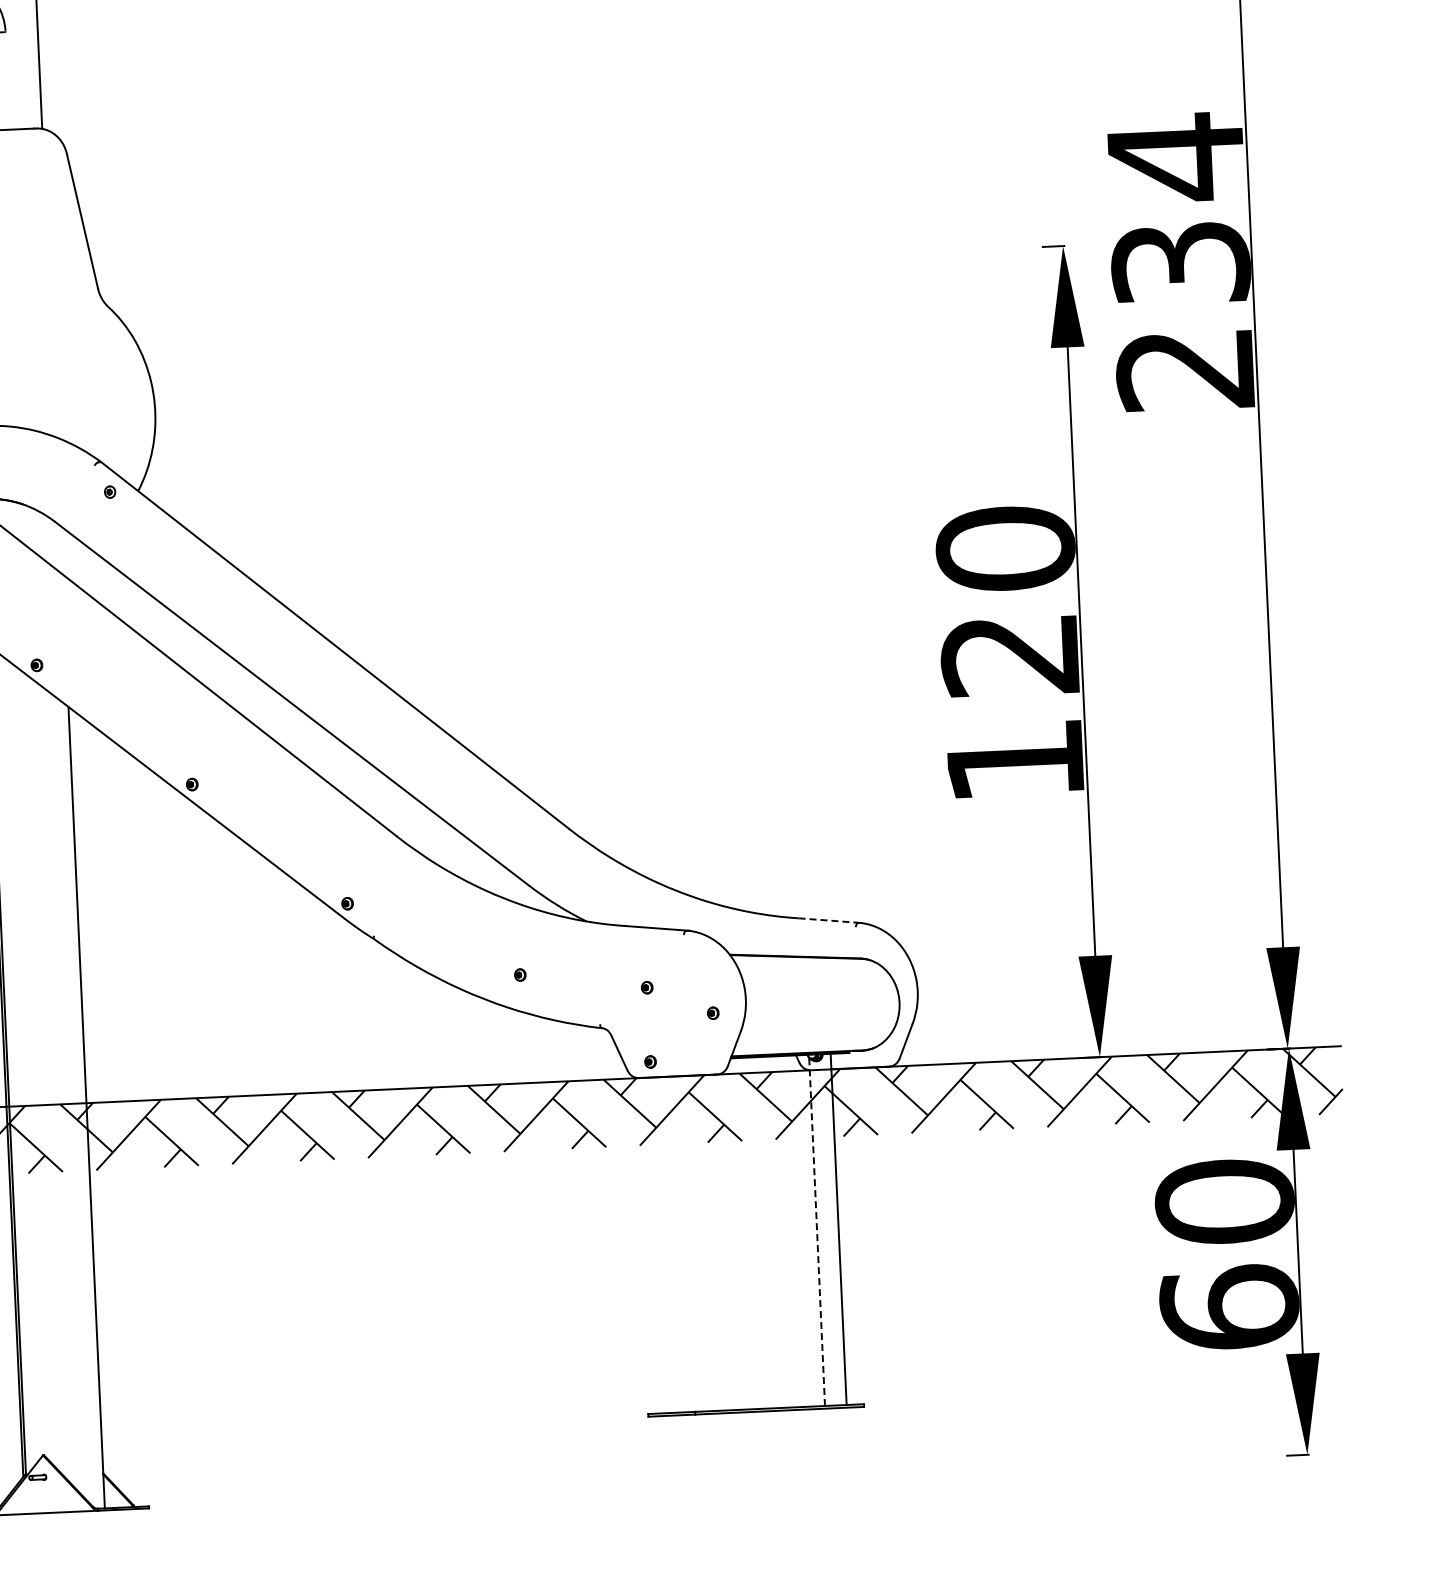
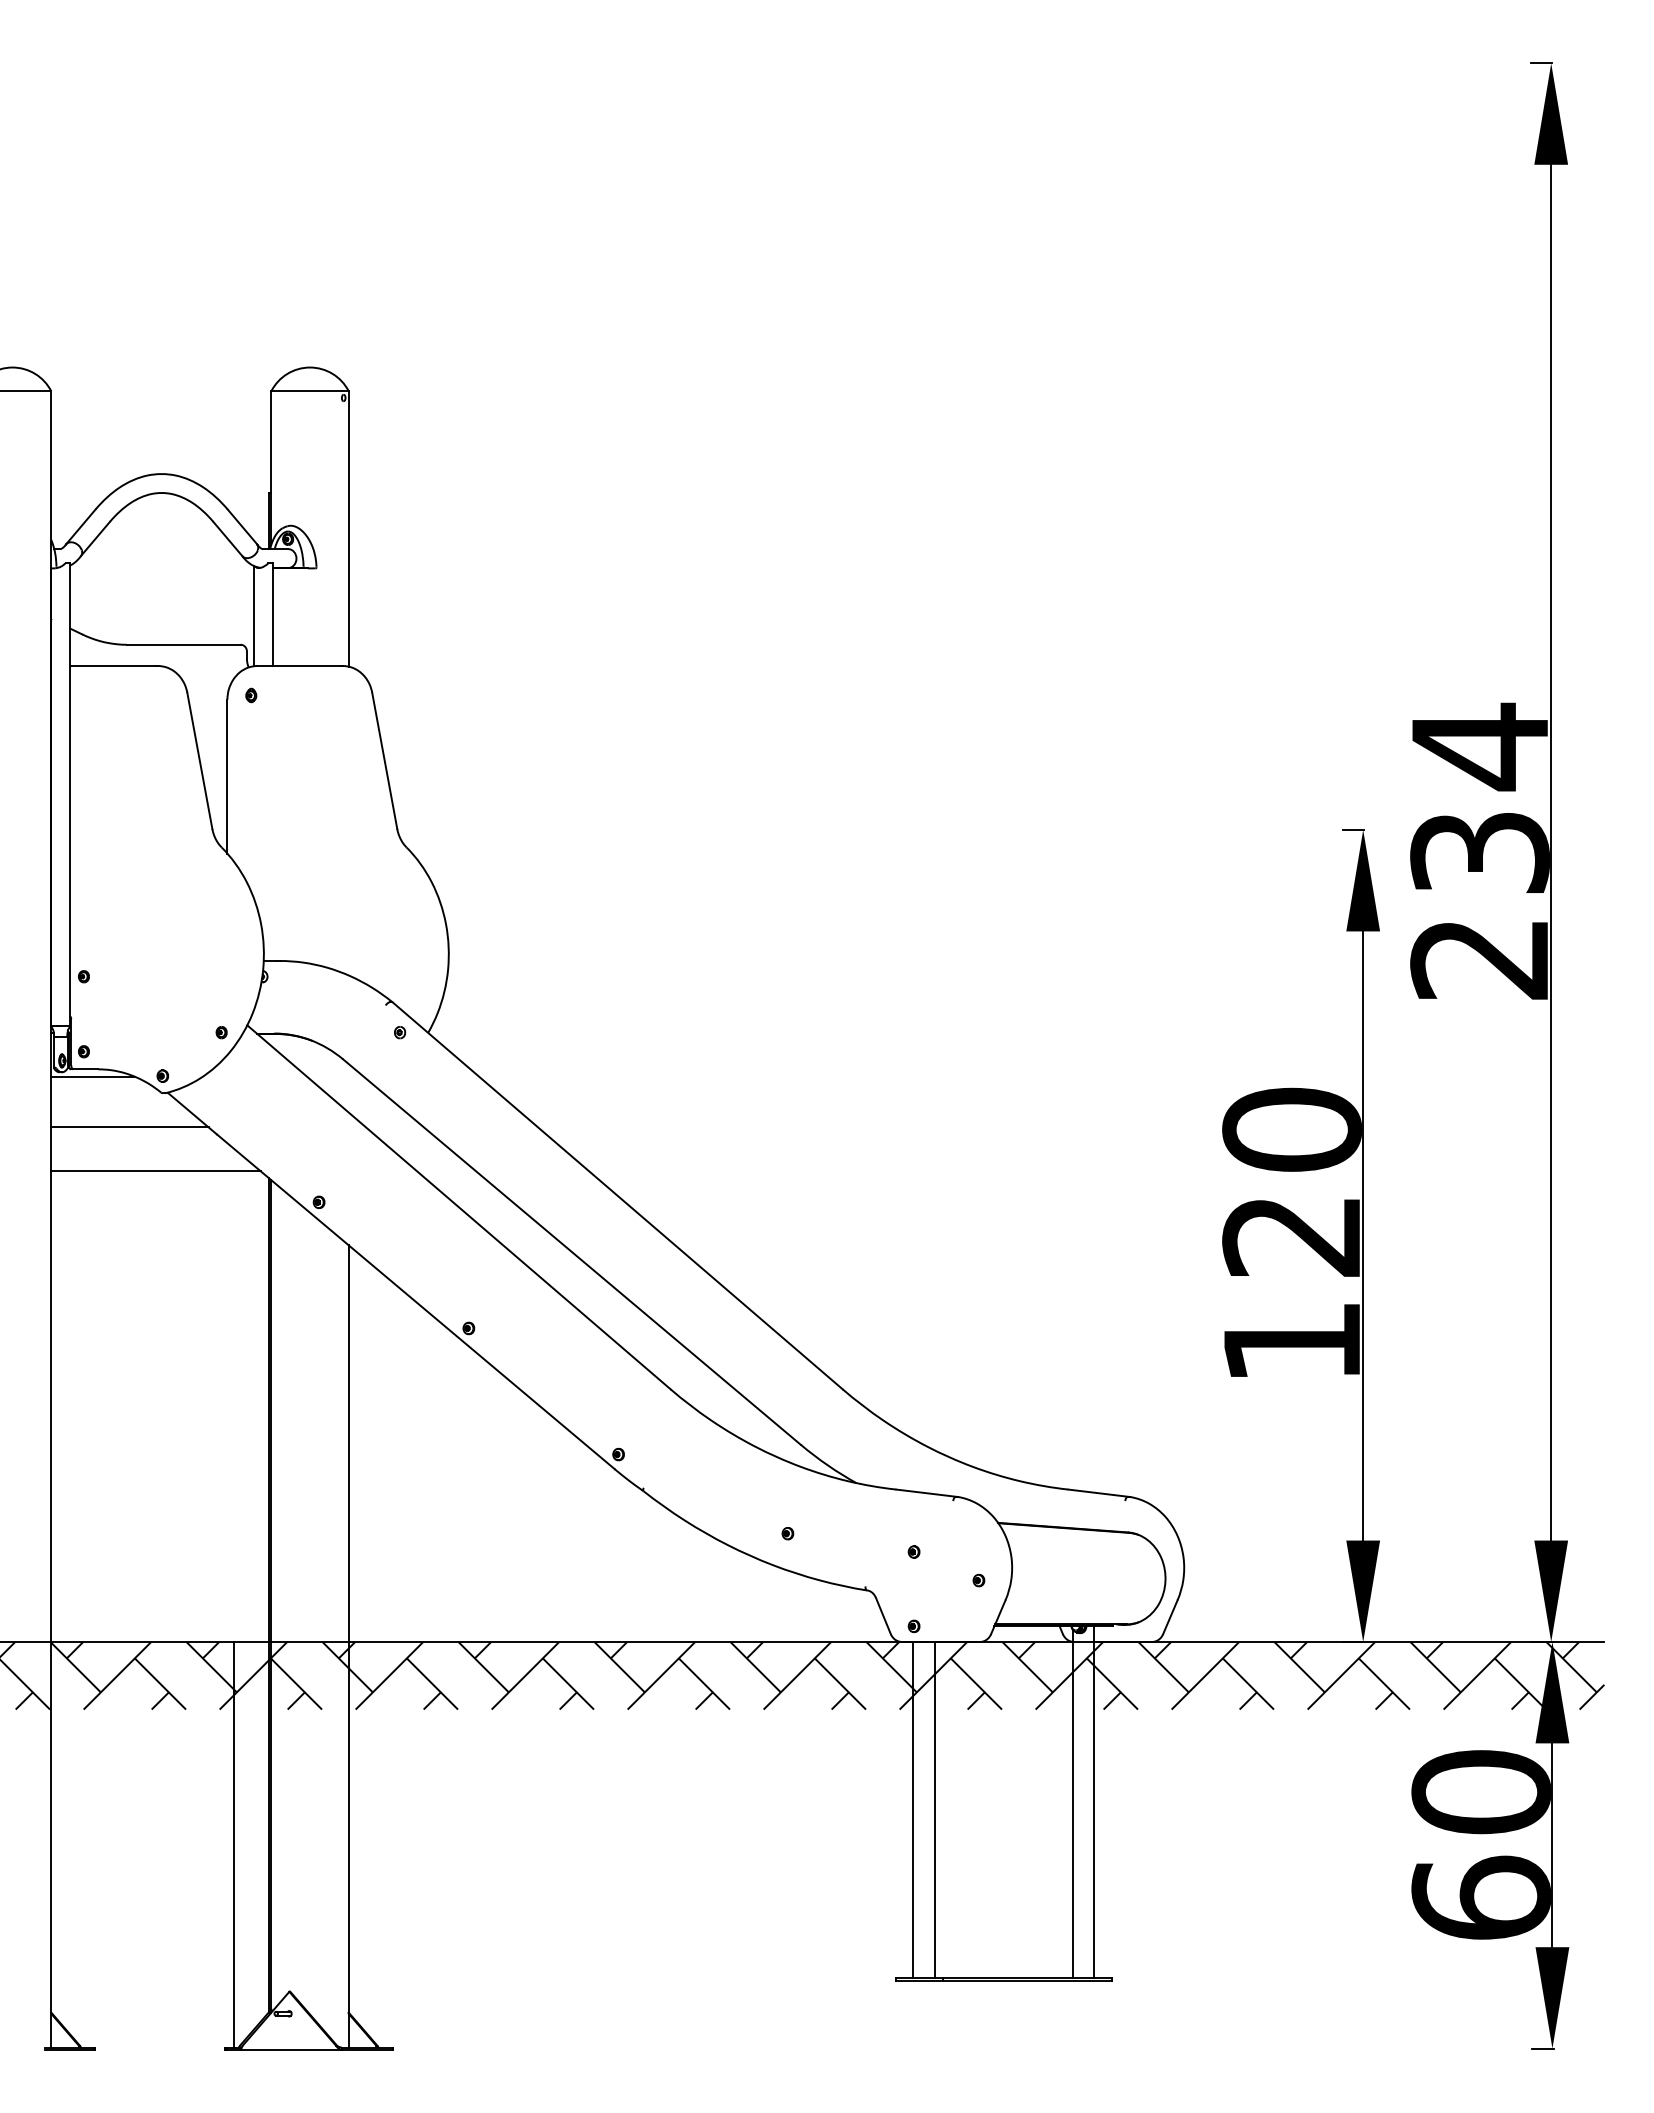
line: (829, 920) -> (1099, 1493), dashed -> solid
line: (816, 1232) -> (1072, 1804), dashed -> solid
line: (679, 1243) -> (934, 1809), added
line: (658, 1244) -> (913, 1809), added

